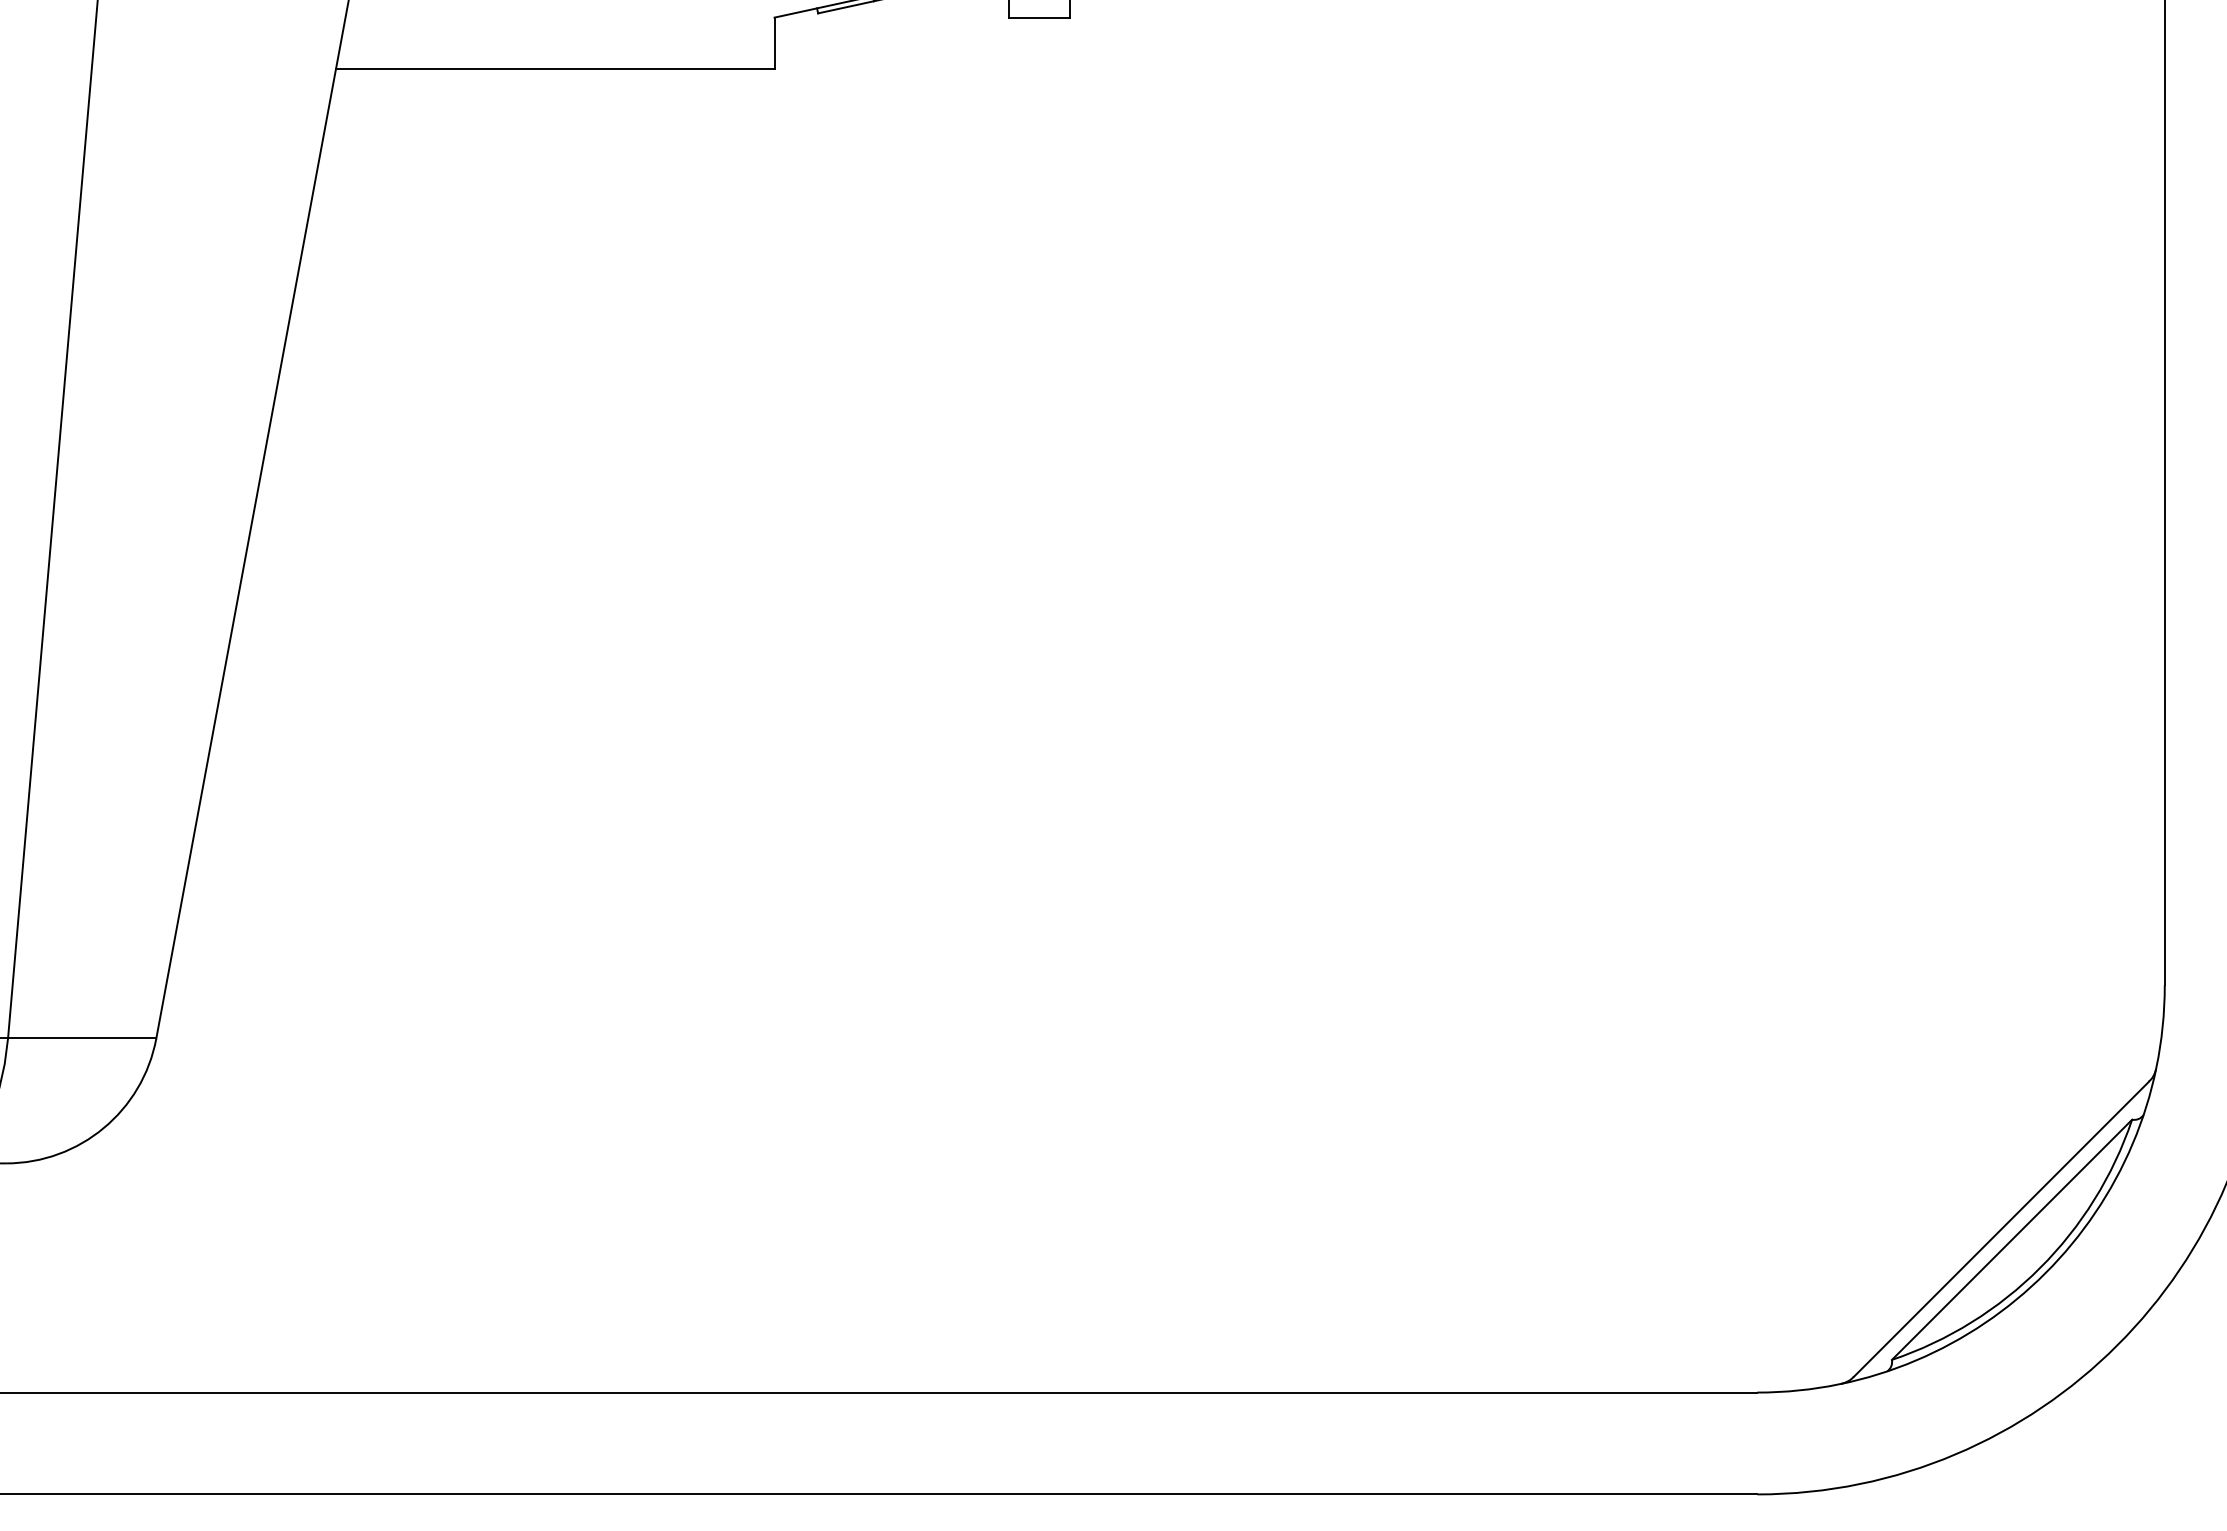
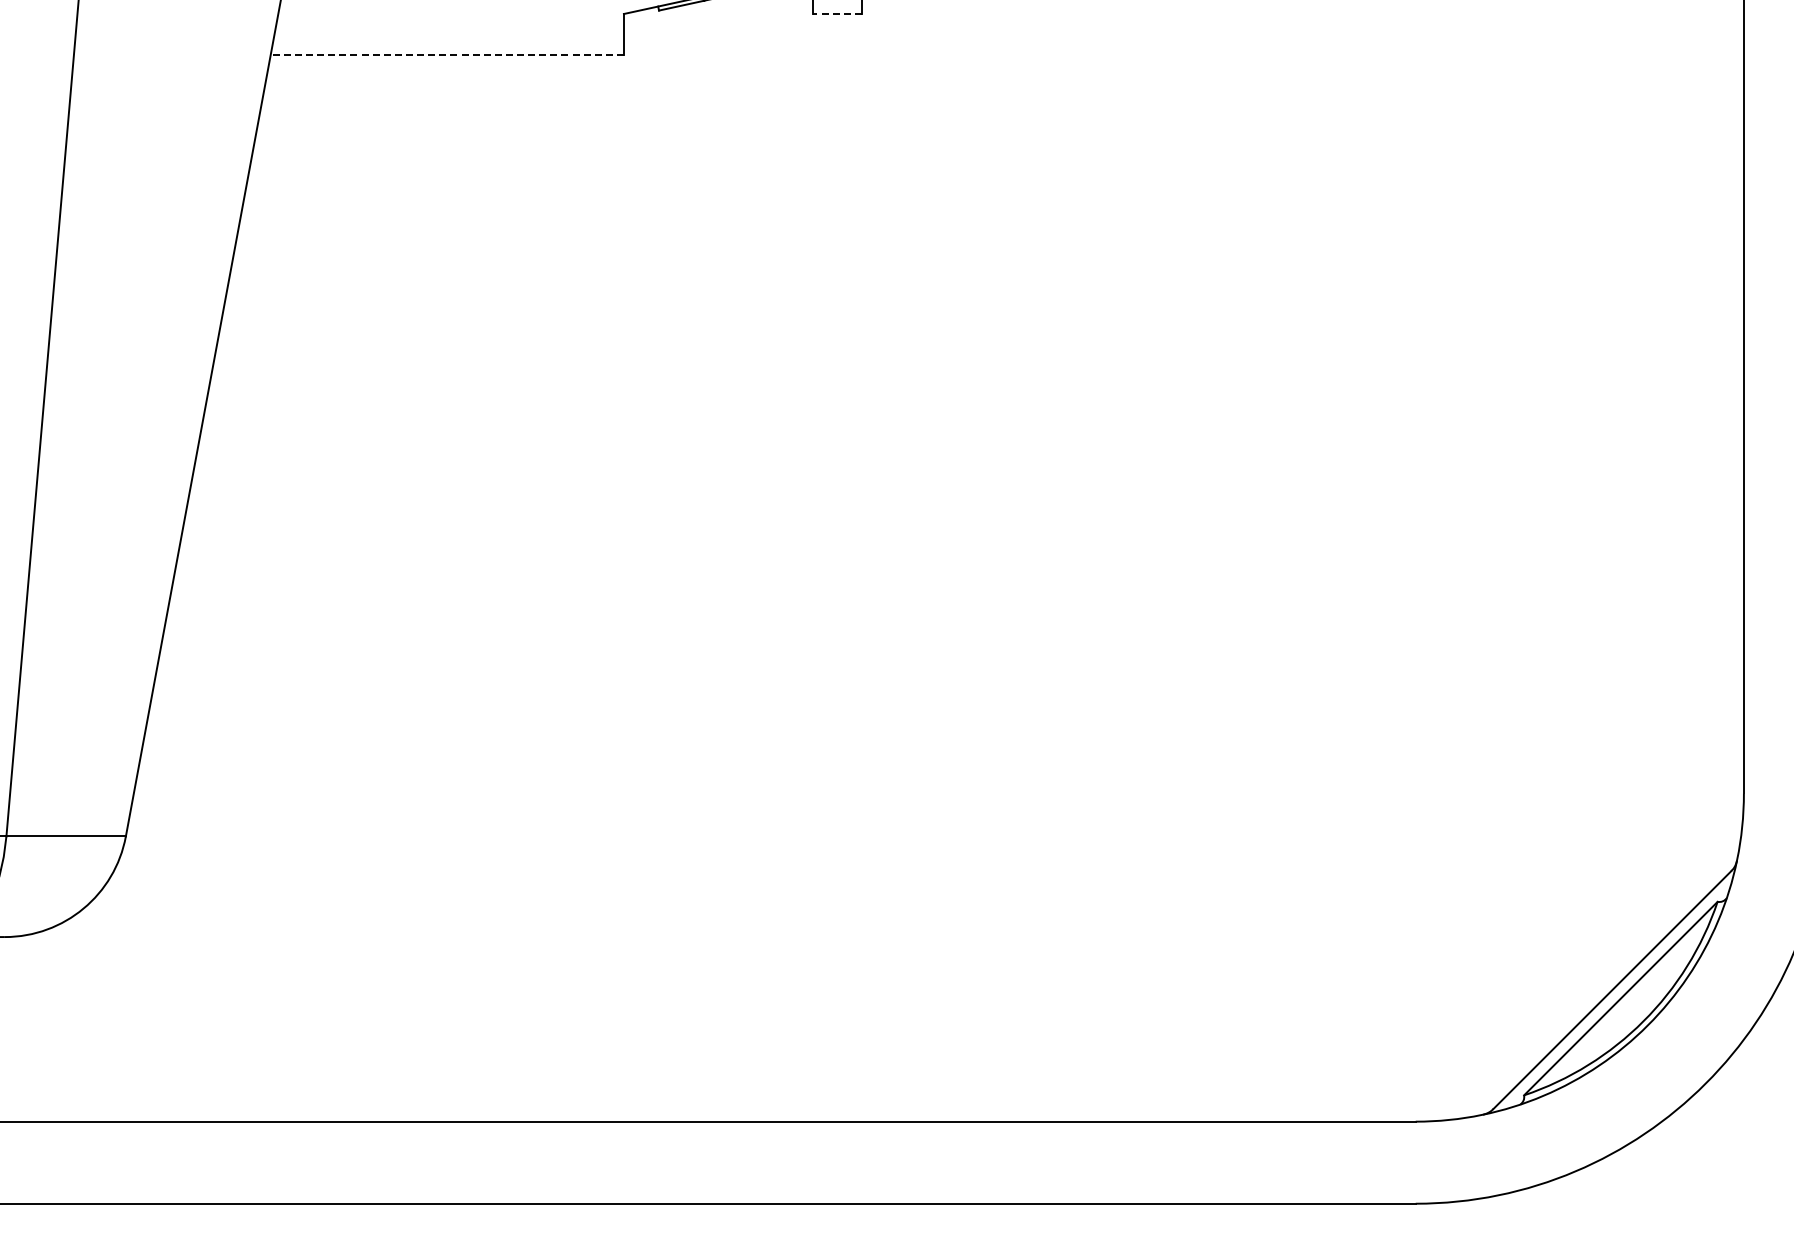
line: (1039, 18) -> (837, 14), solid -> dashed
line: (555, 69) -> (447, 55), solid -> dashed

